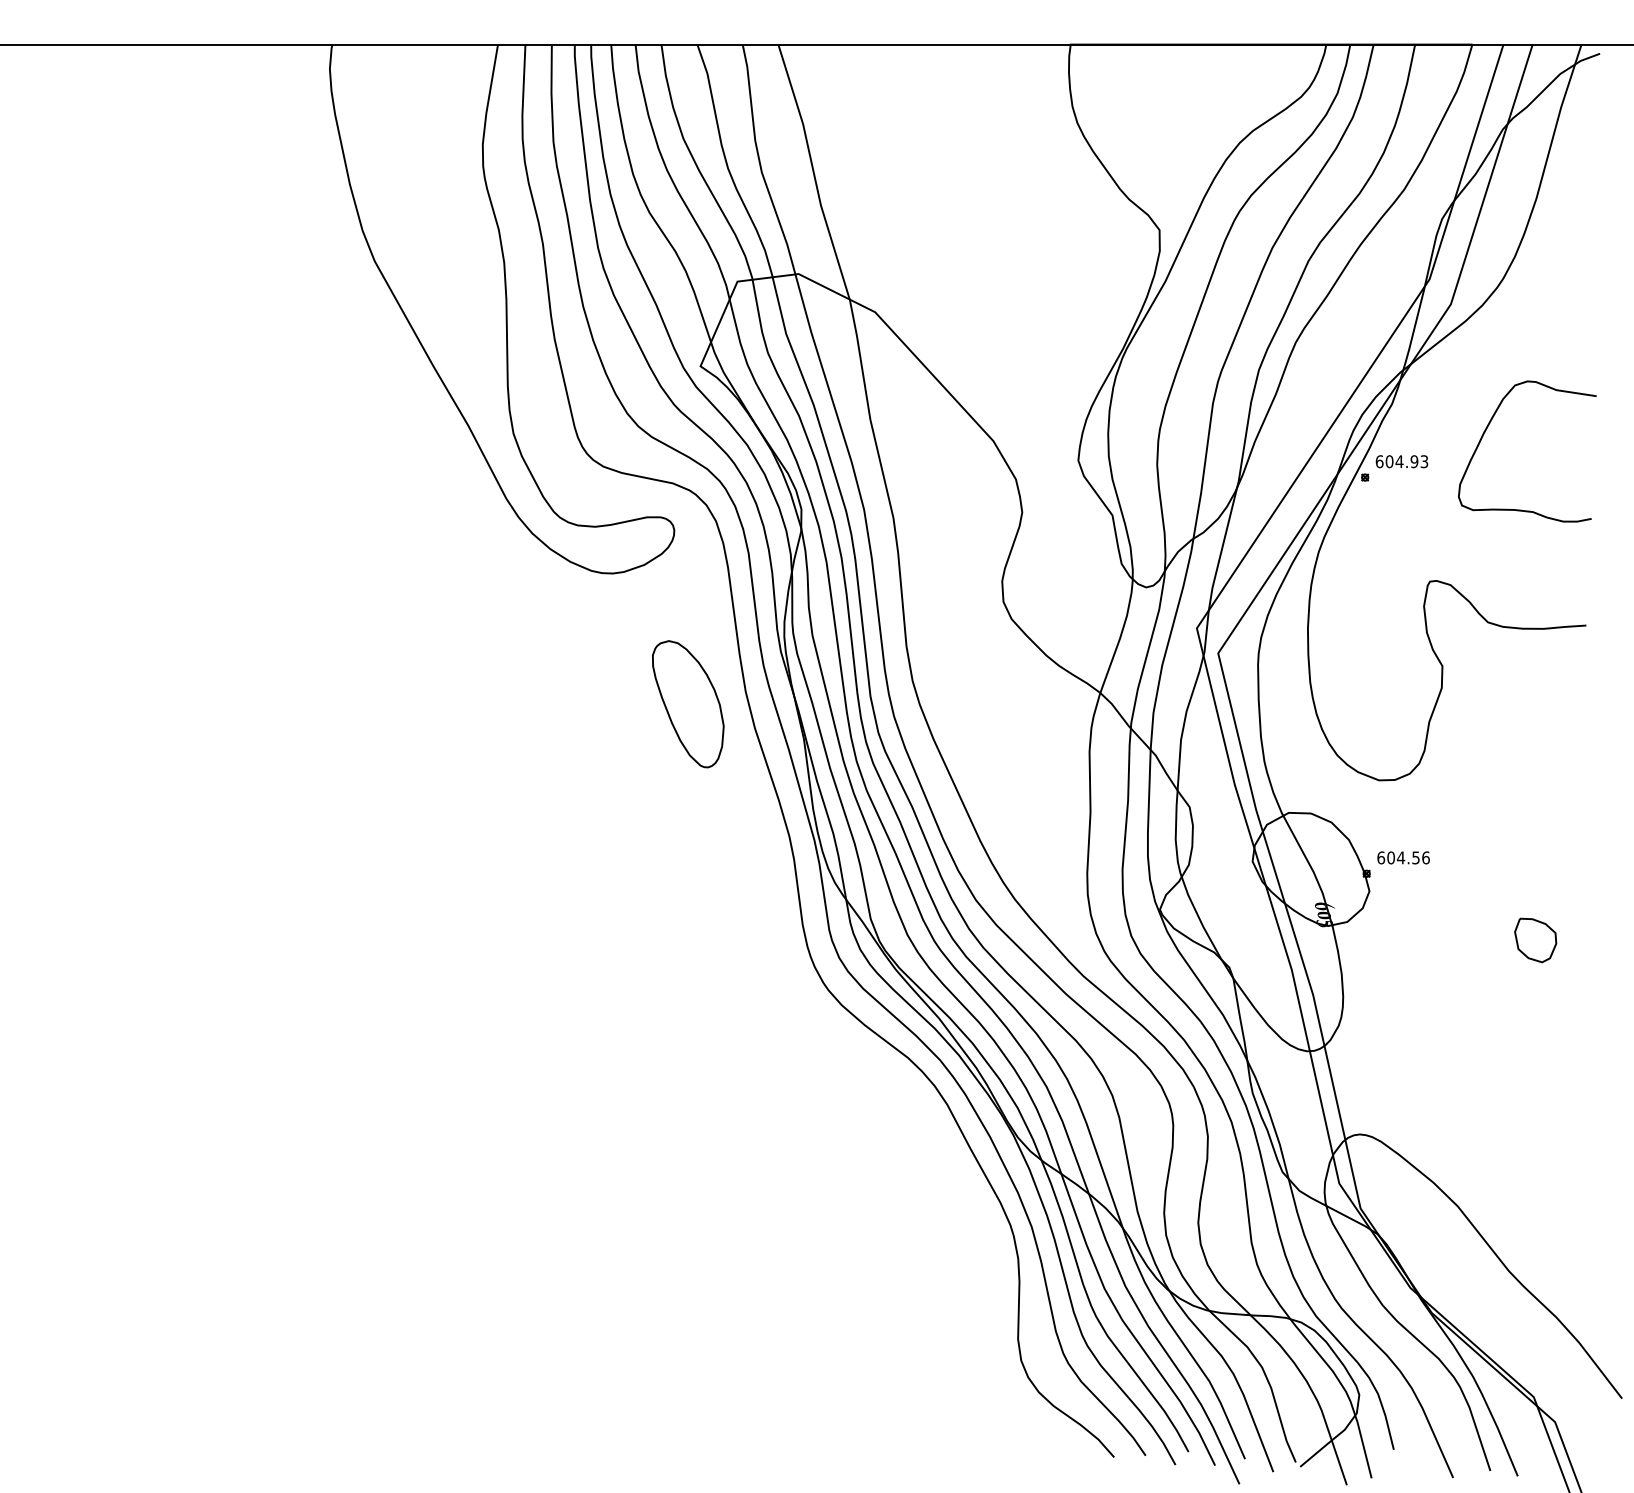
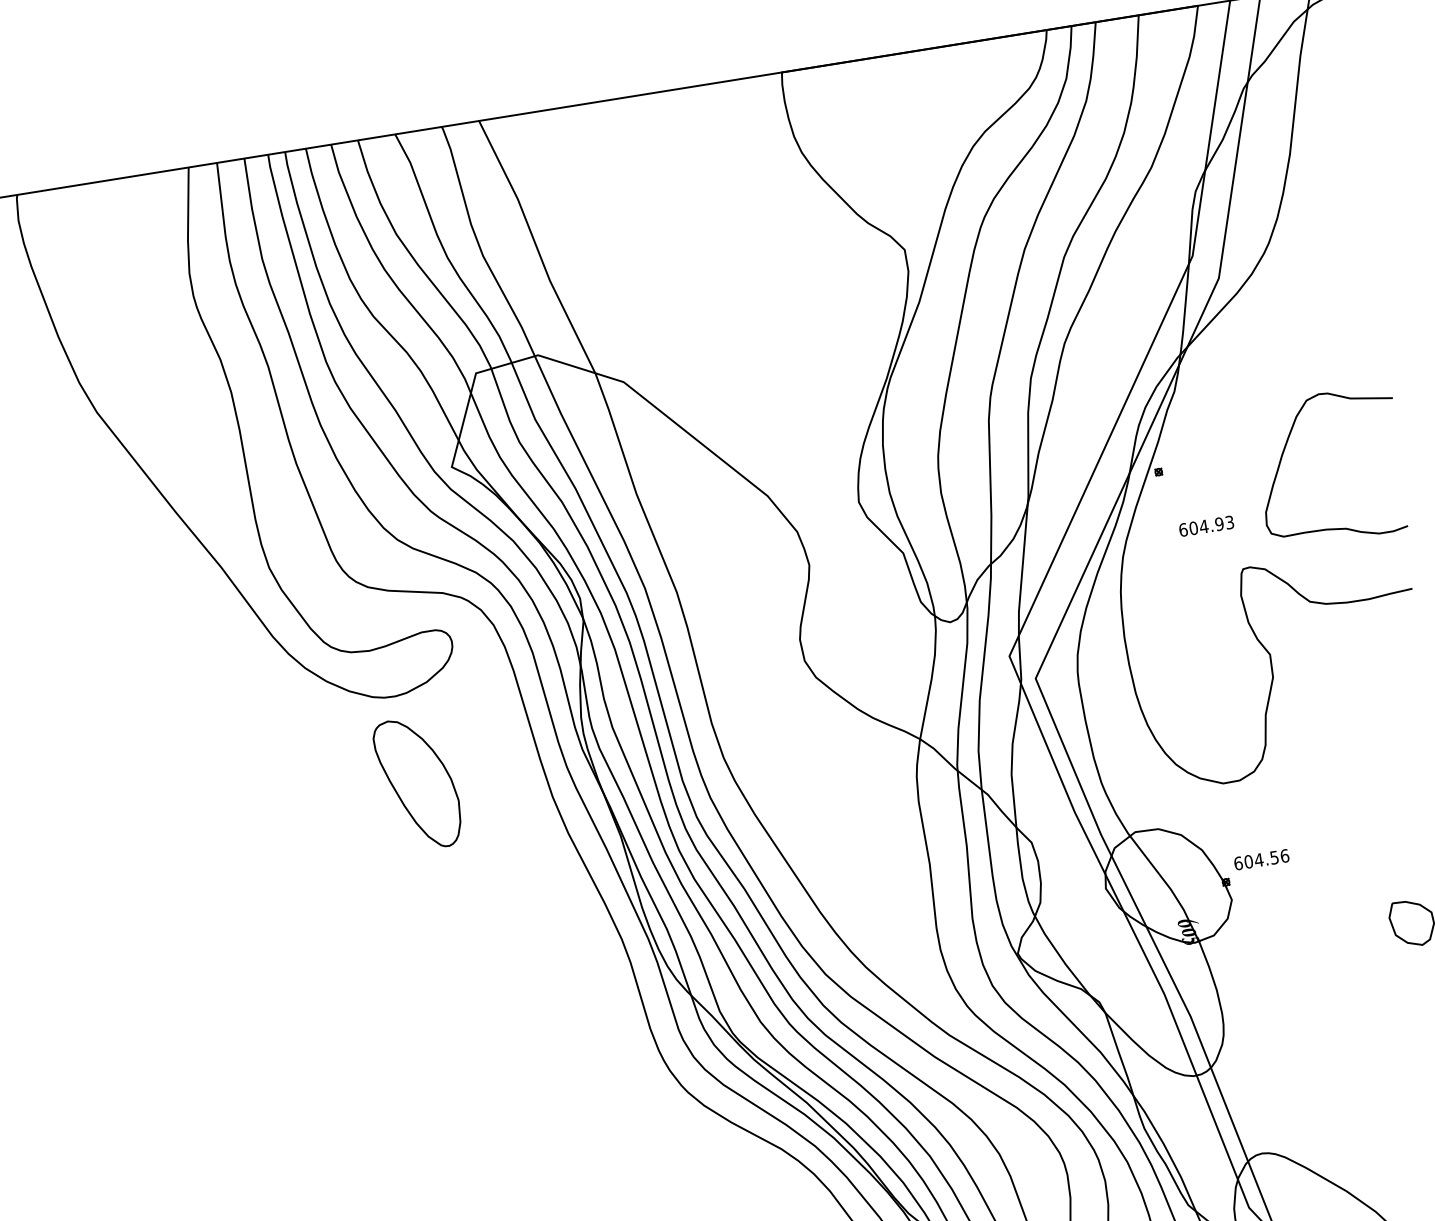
curve: (1488, 427) -> (1286, 448), moved
text: (1401, 461) -> (1206, 526), moved
part: (688, 704) -> (418, 783), moved

